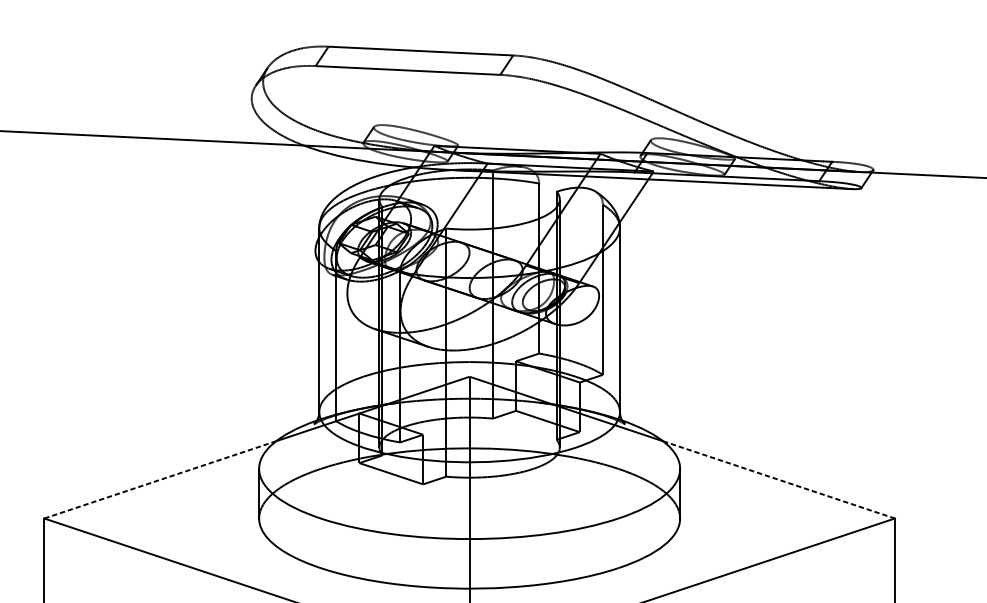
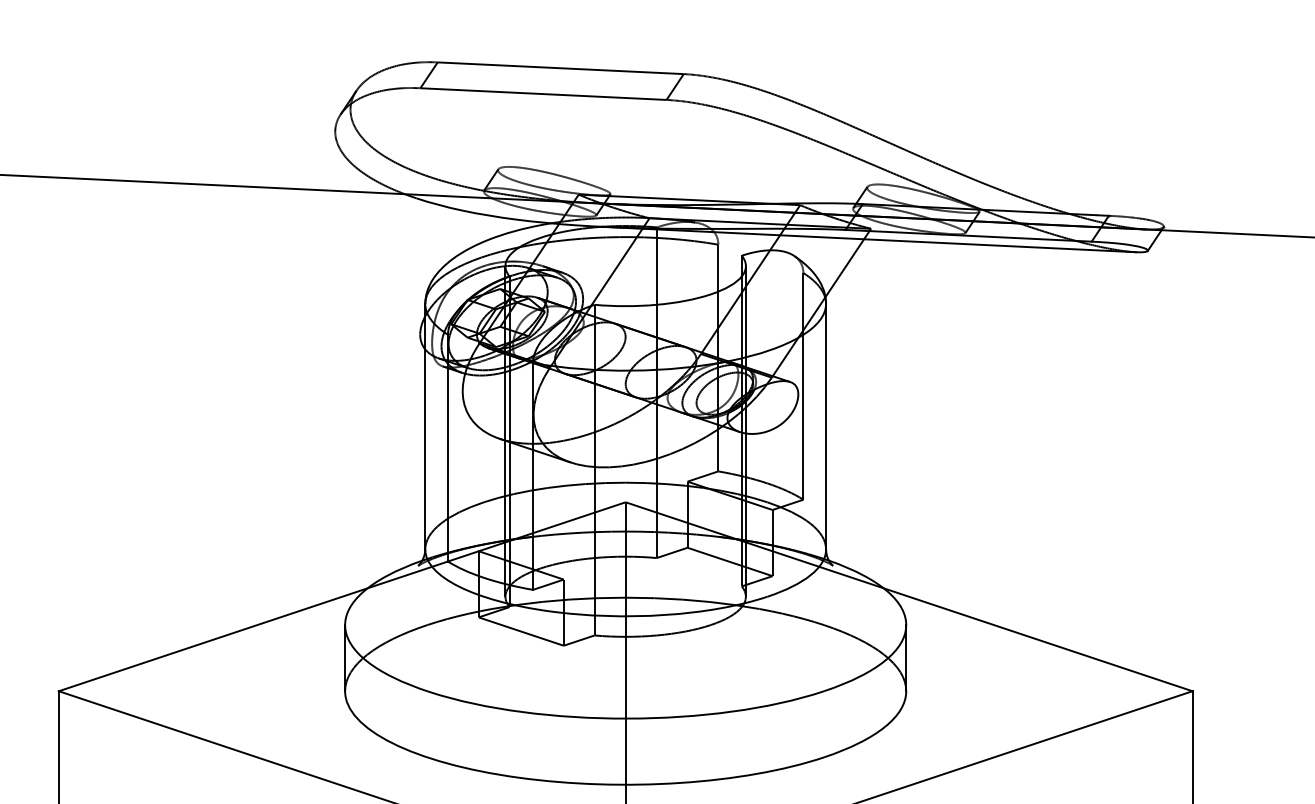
line: (160, 479) -> (213, 639), dashed -> solid
line: (779, 479) -> (1038, 639), dashed -> solid

